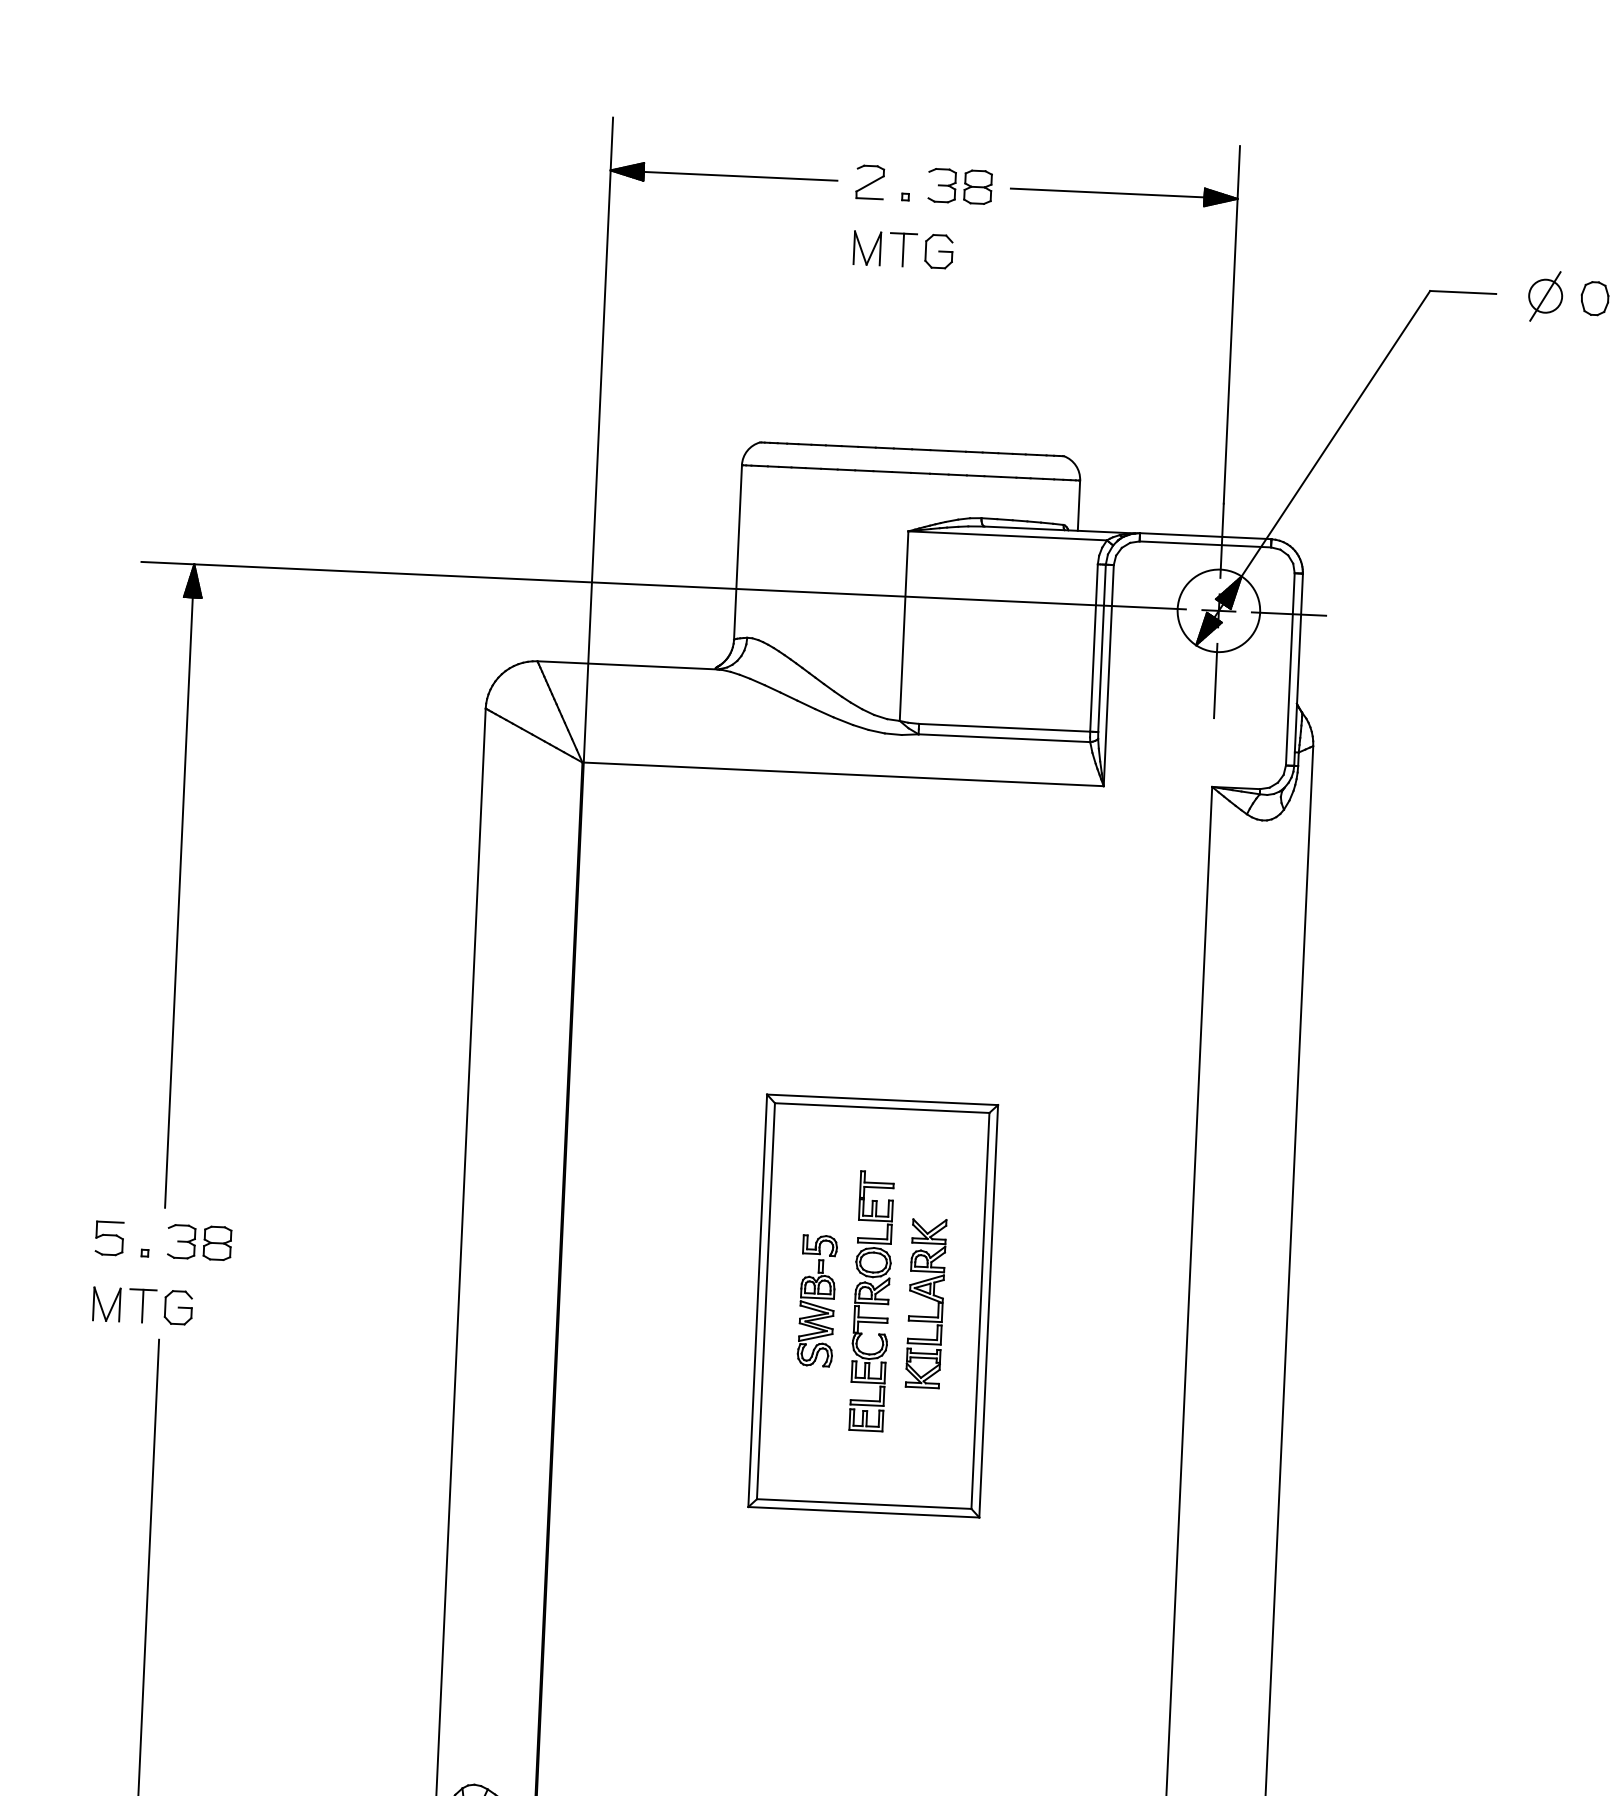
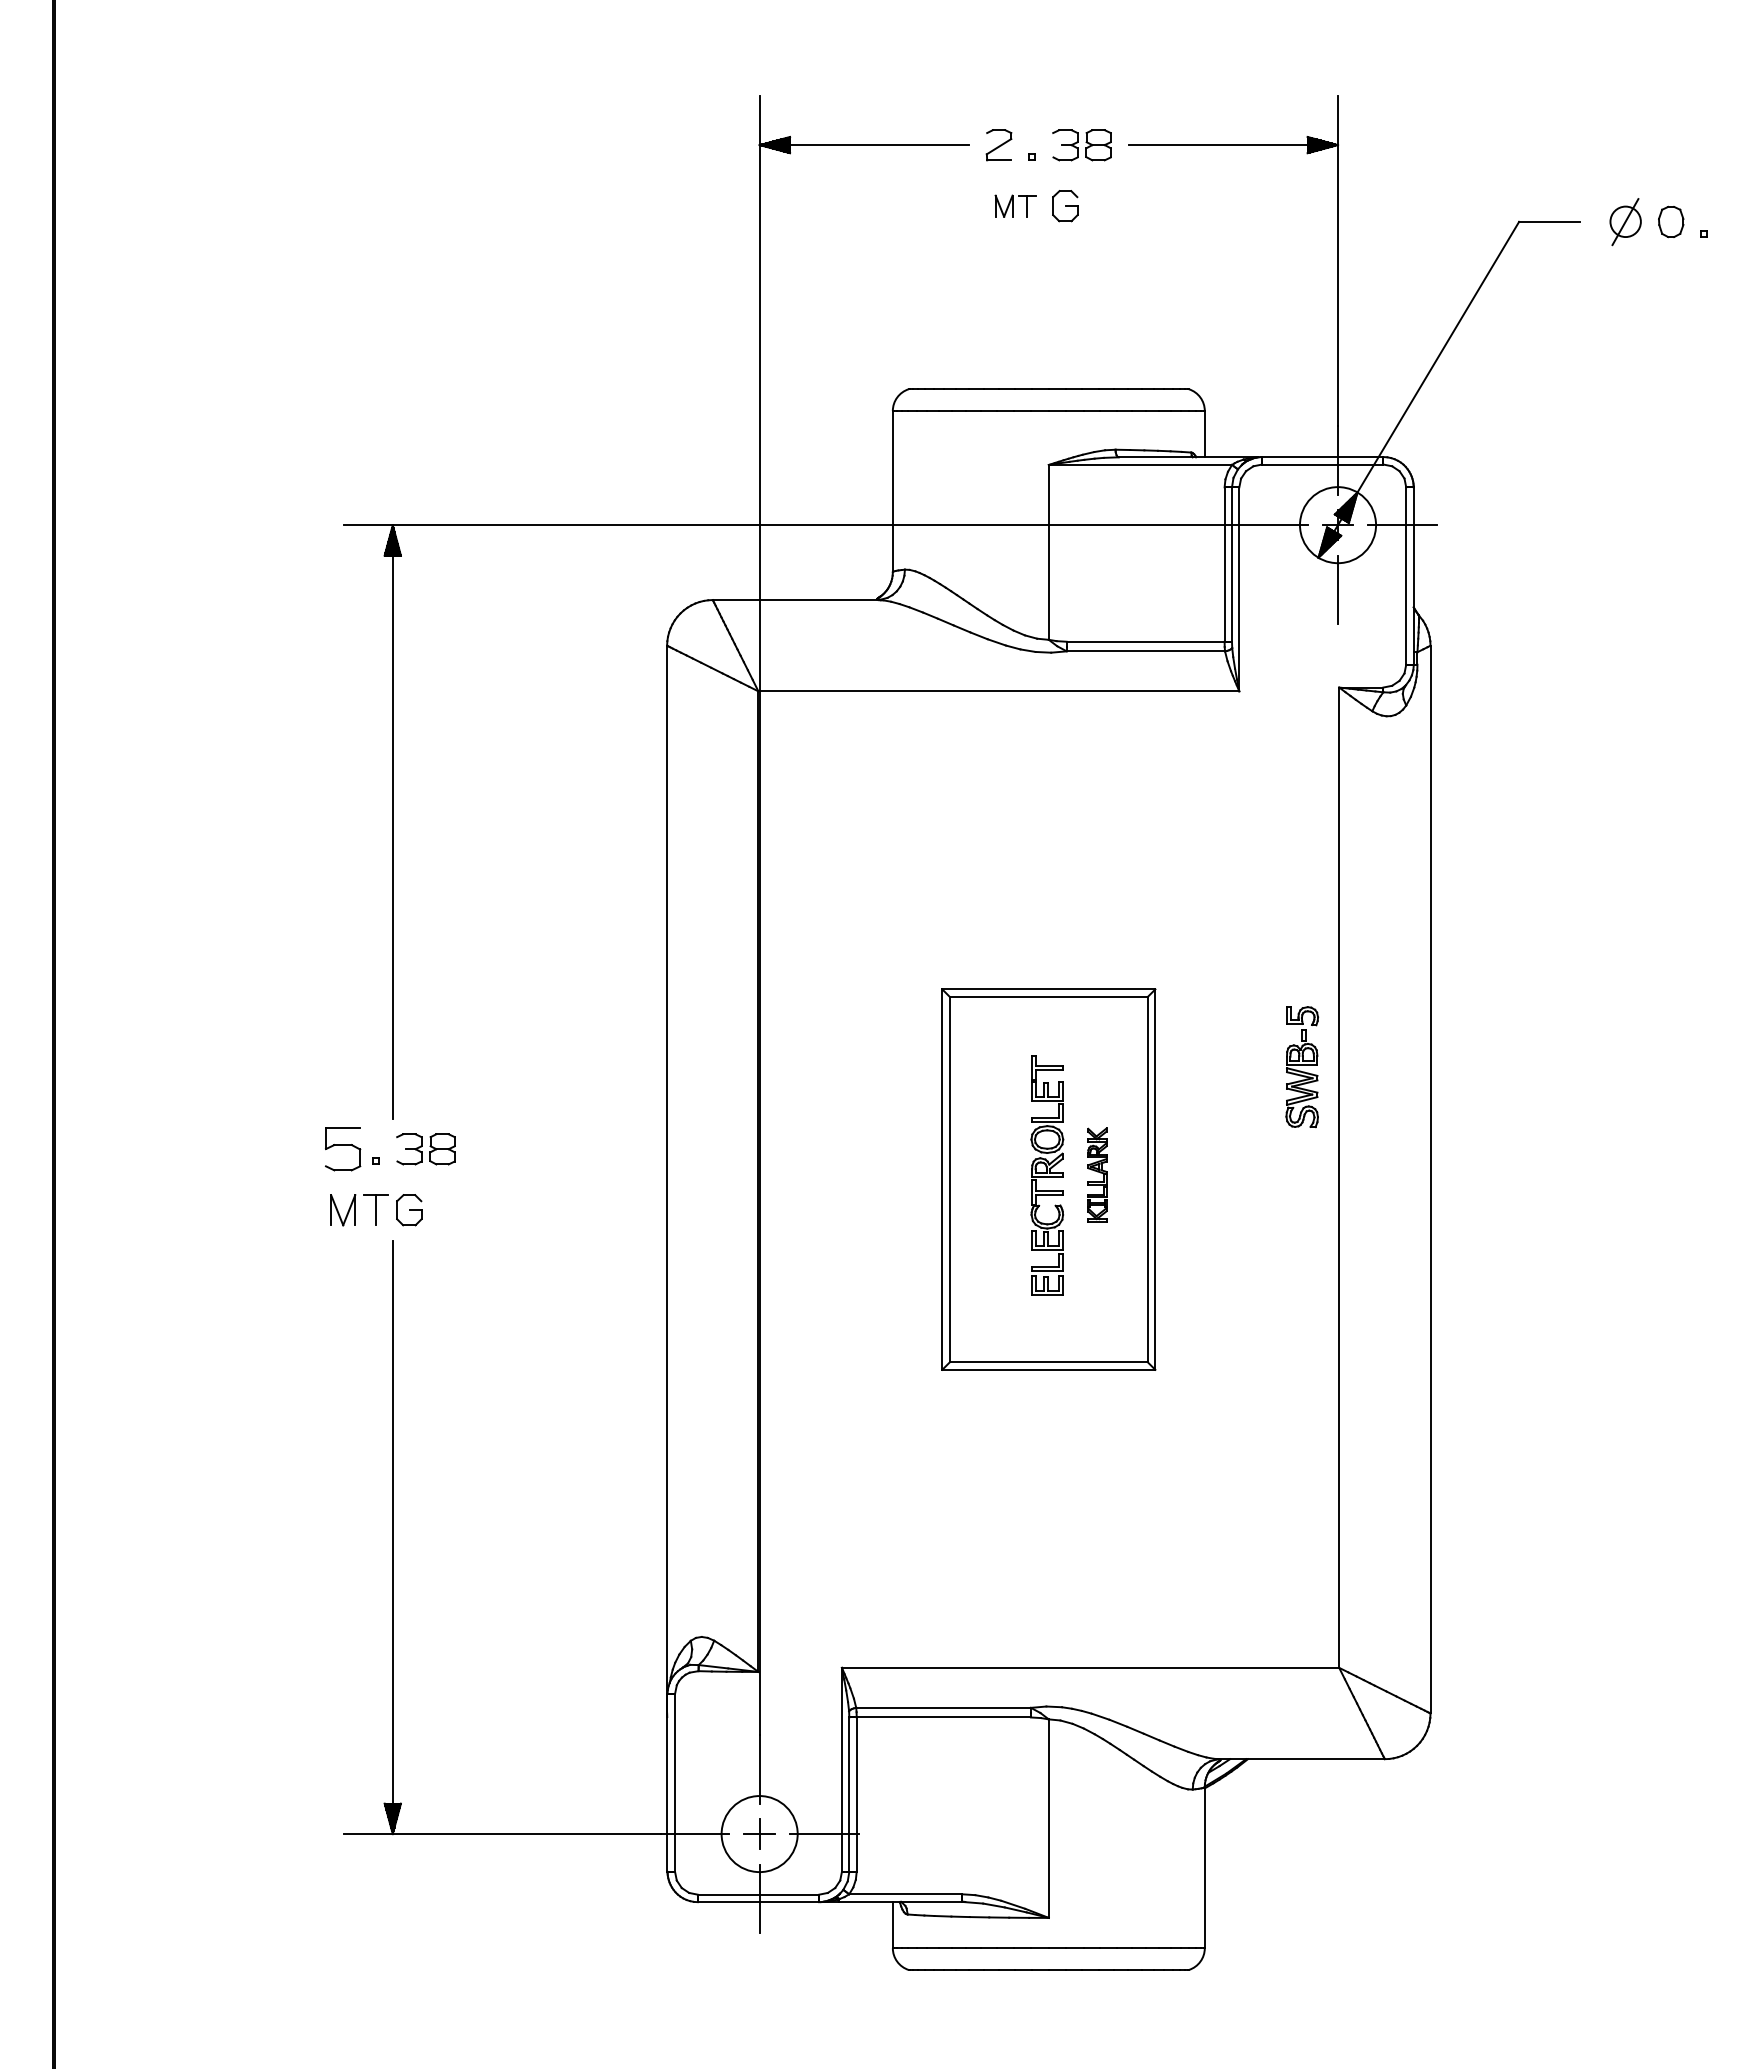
part: (884, 249) -> (1015, 206), size x0.7
part: (109, 1238) -> (342, 1149), size x1.4
part: (816, 1301) -> (1301, 1067), moved
part: (926, 1302) -> (1097, 1174), size x0.6

